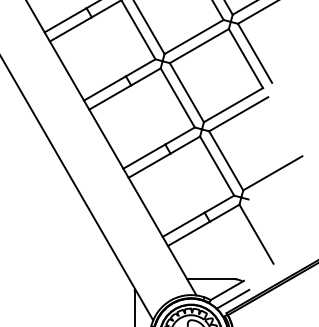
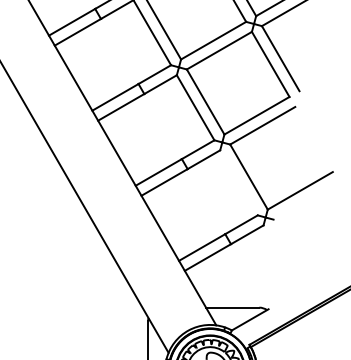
line: (216, 165) -> (238, 182), removed
line: (256, 233) -> (282, 257), removed
line: (233, 299) -> (256, 329), removed

